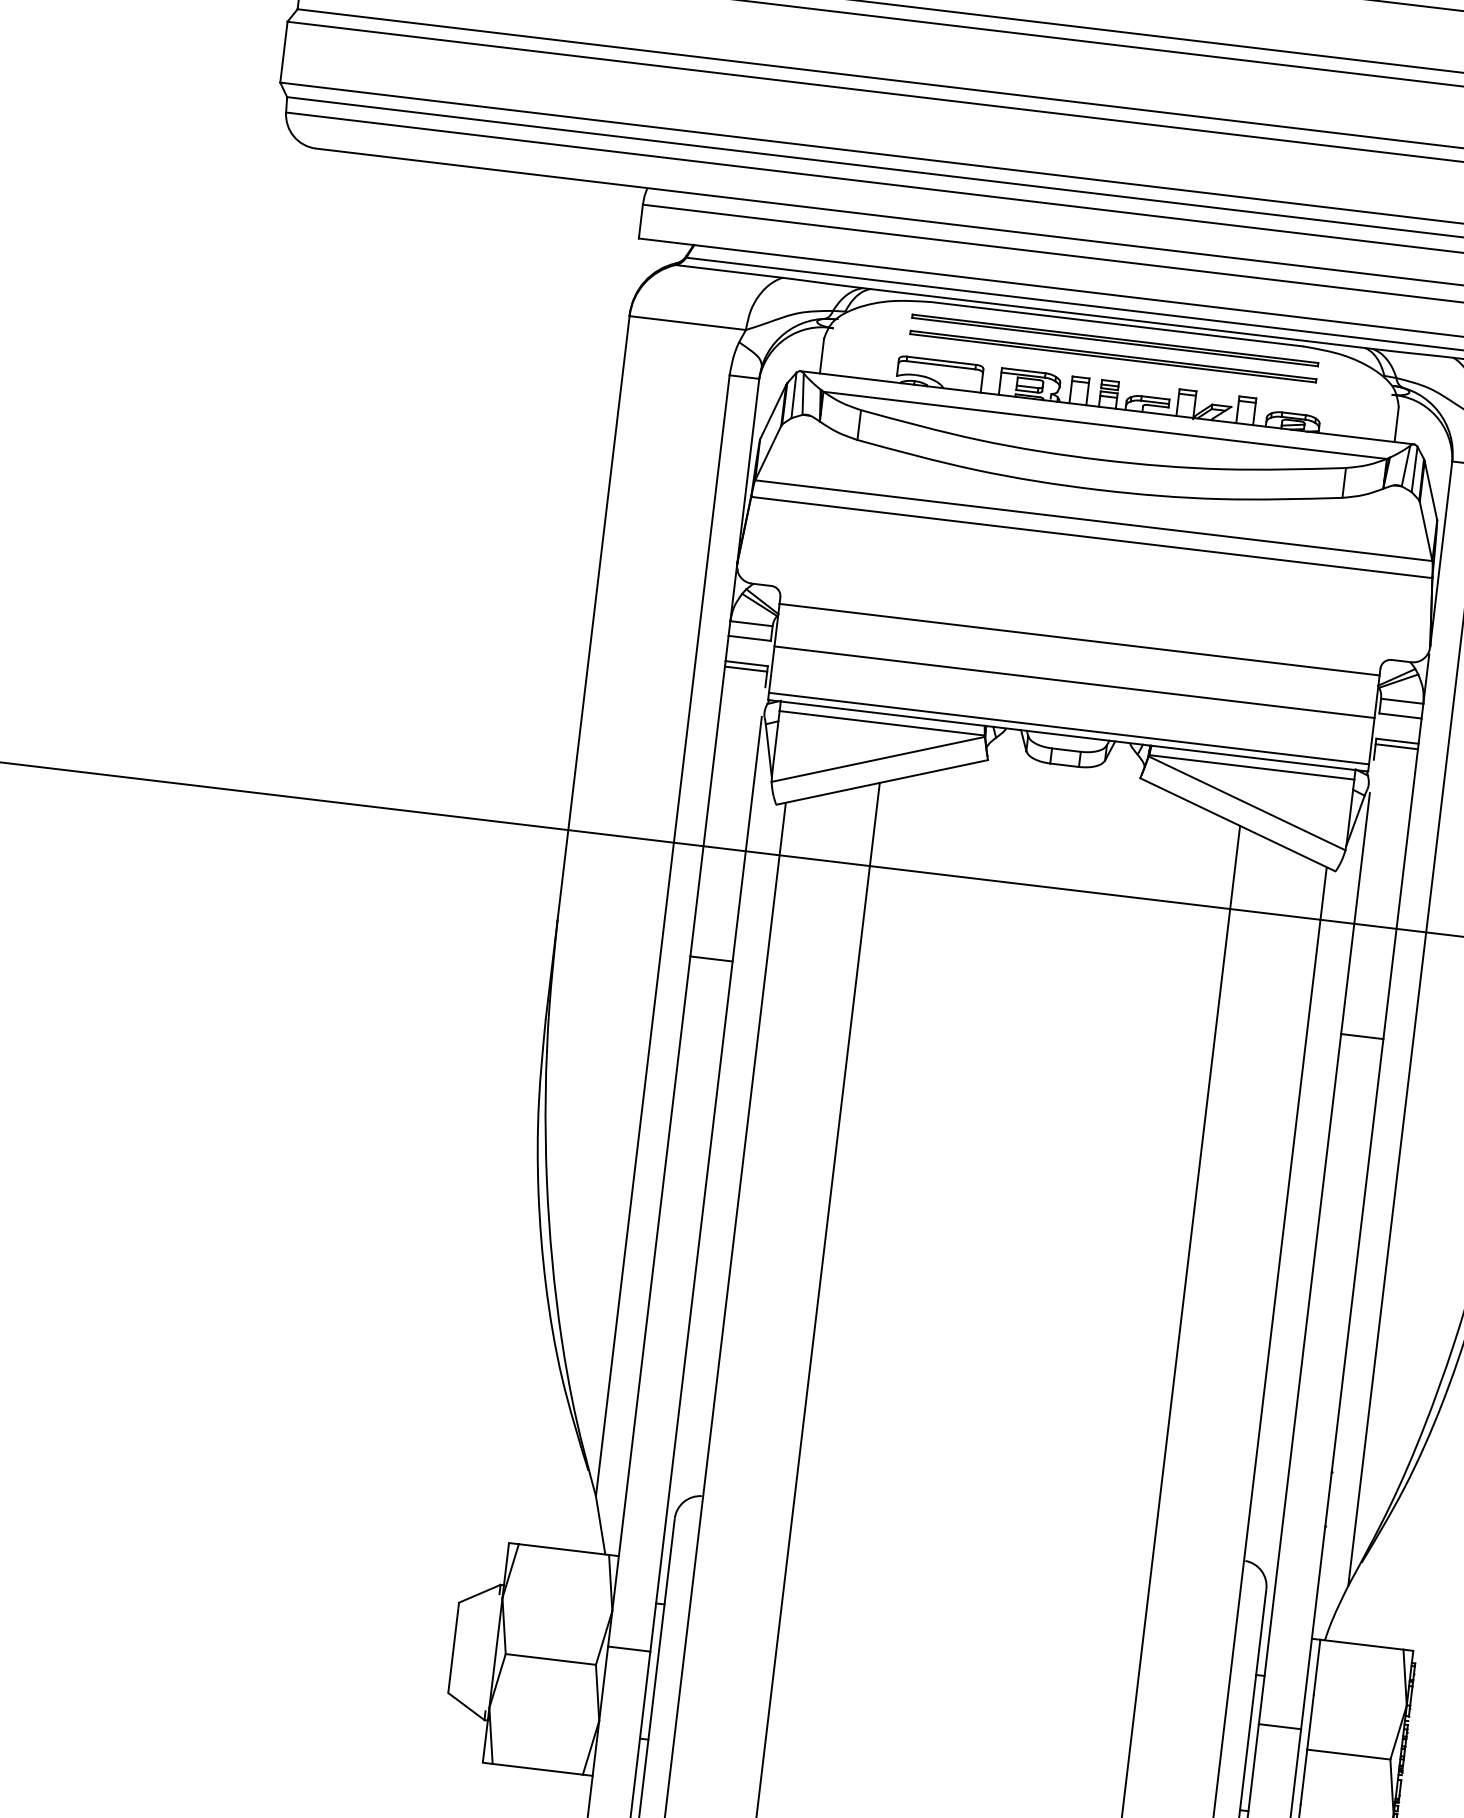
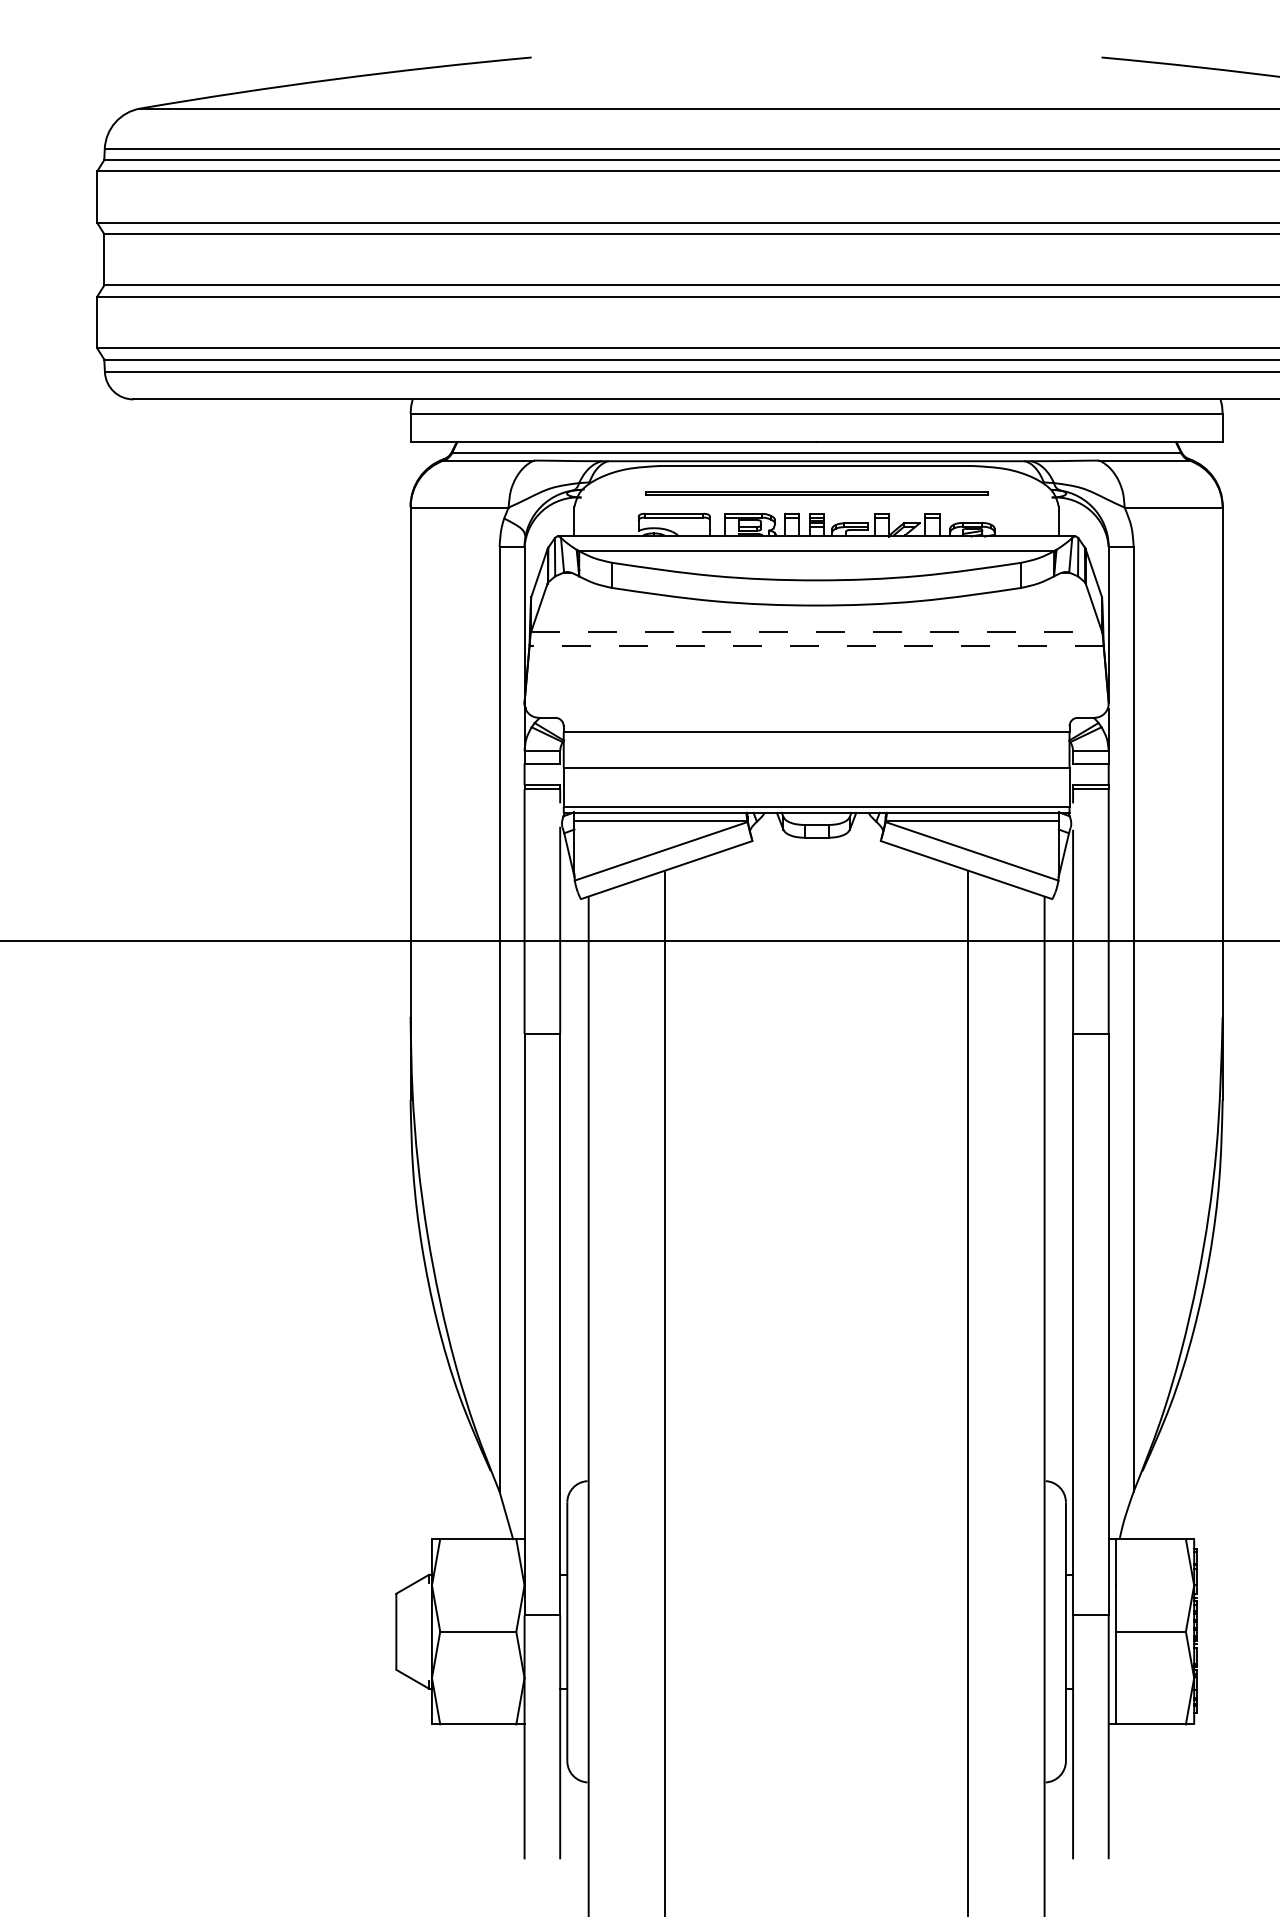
line: (1115, 339) -> (816, 478), removed
line: (1094, 520) -> (817, 631), solid -> dashed
line: (1091, 537) -> (816, 645), solid -> dashed

